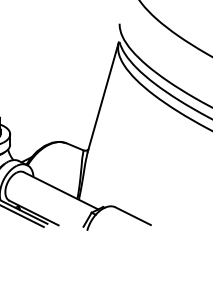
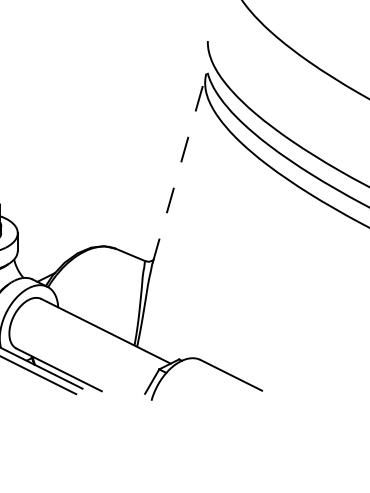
line: (103, 96) -> (179, 167), solid -> dashed

